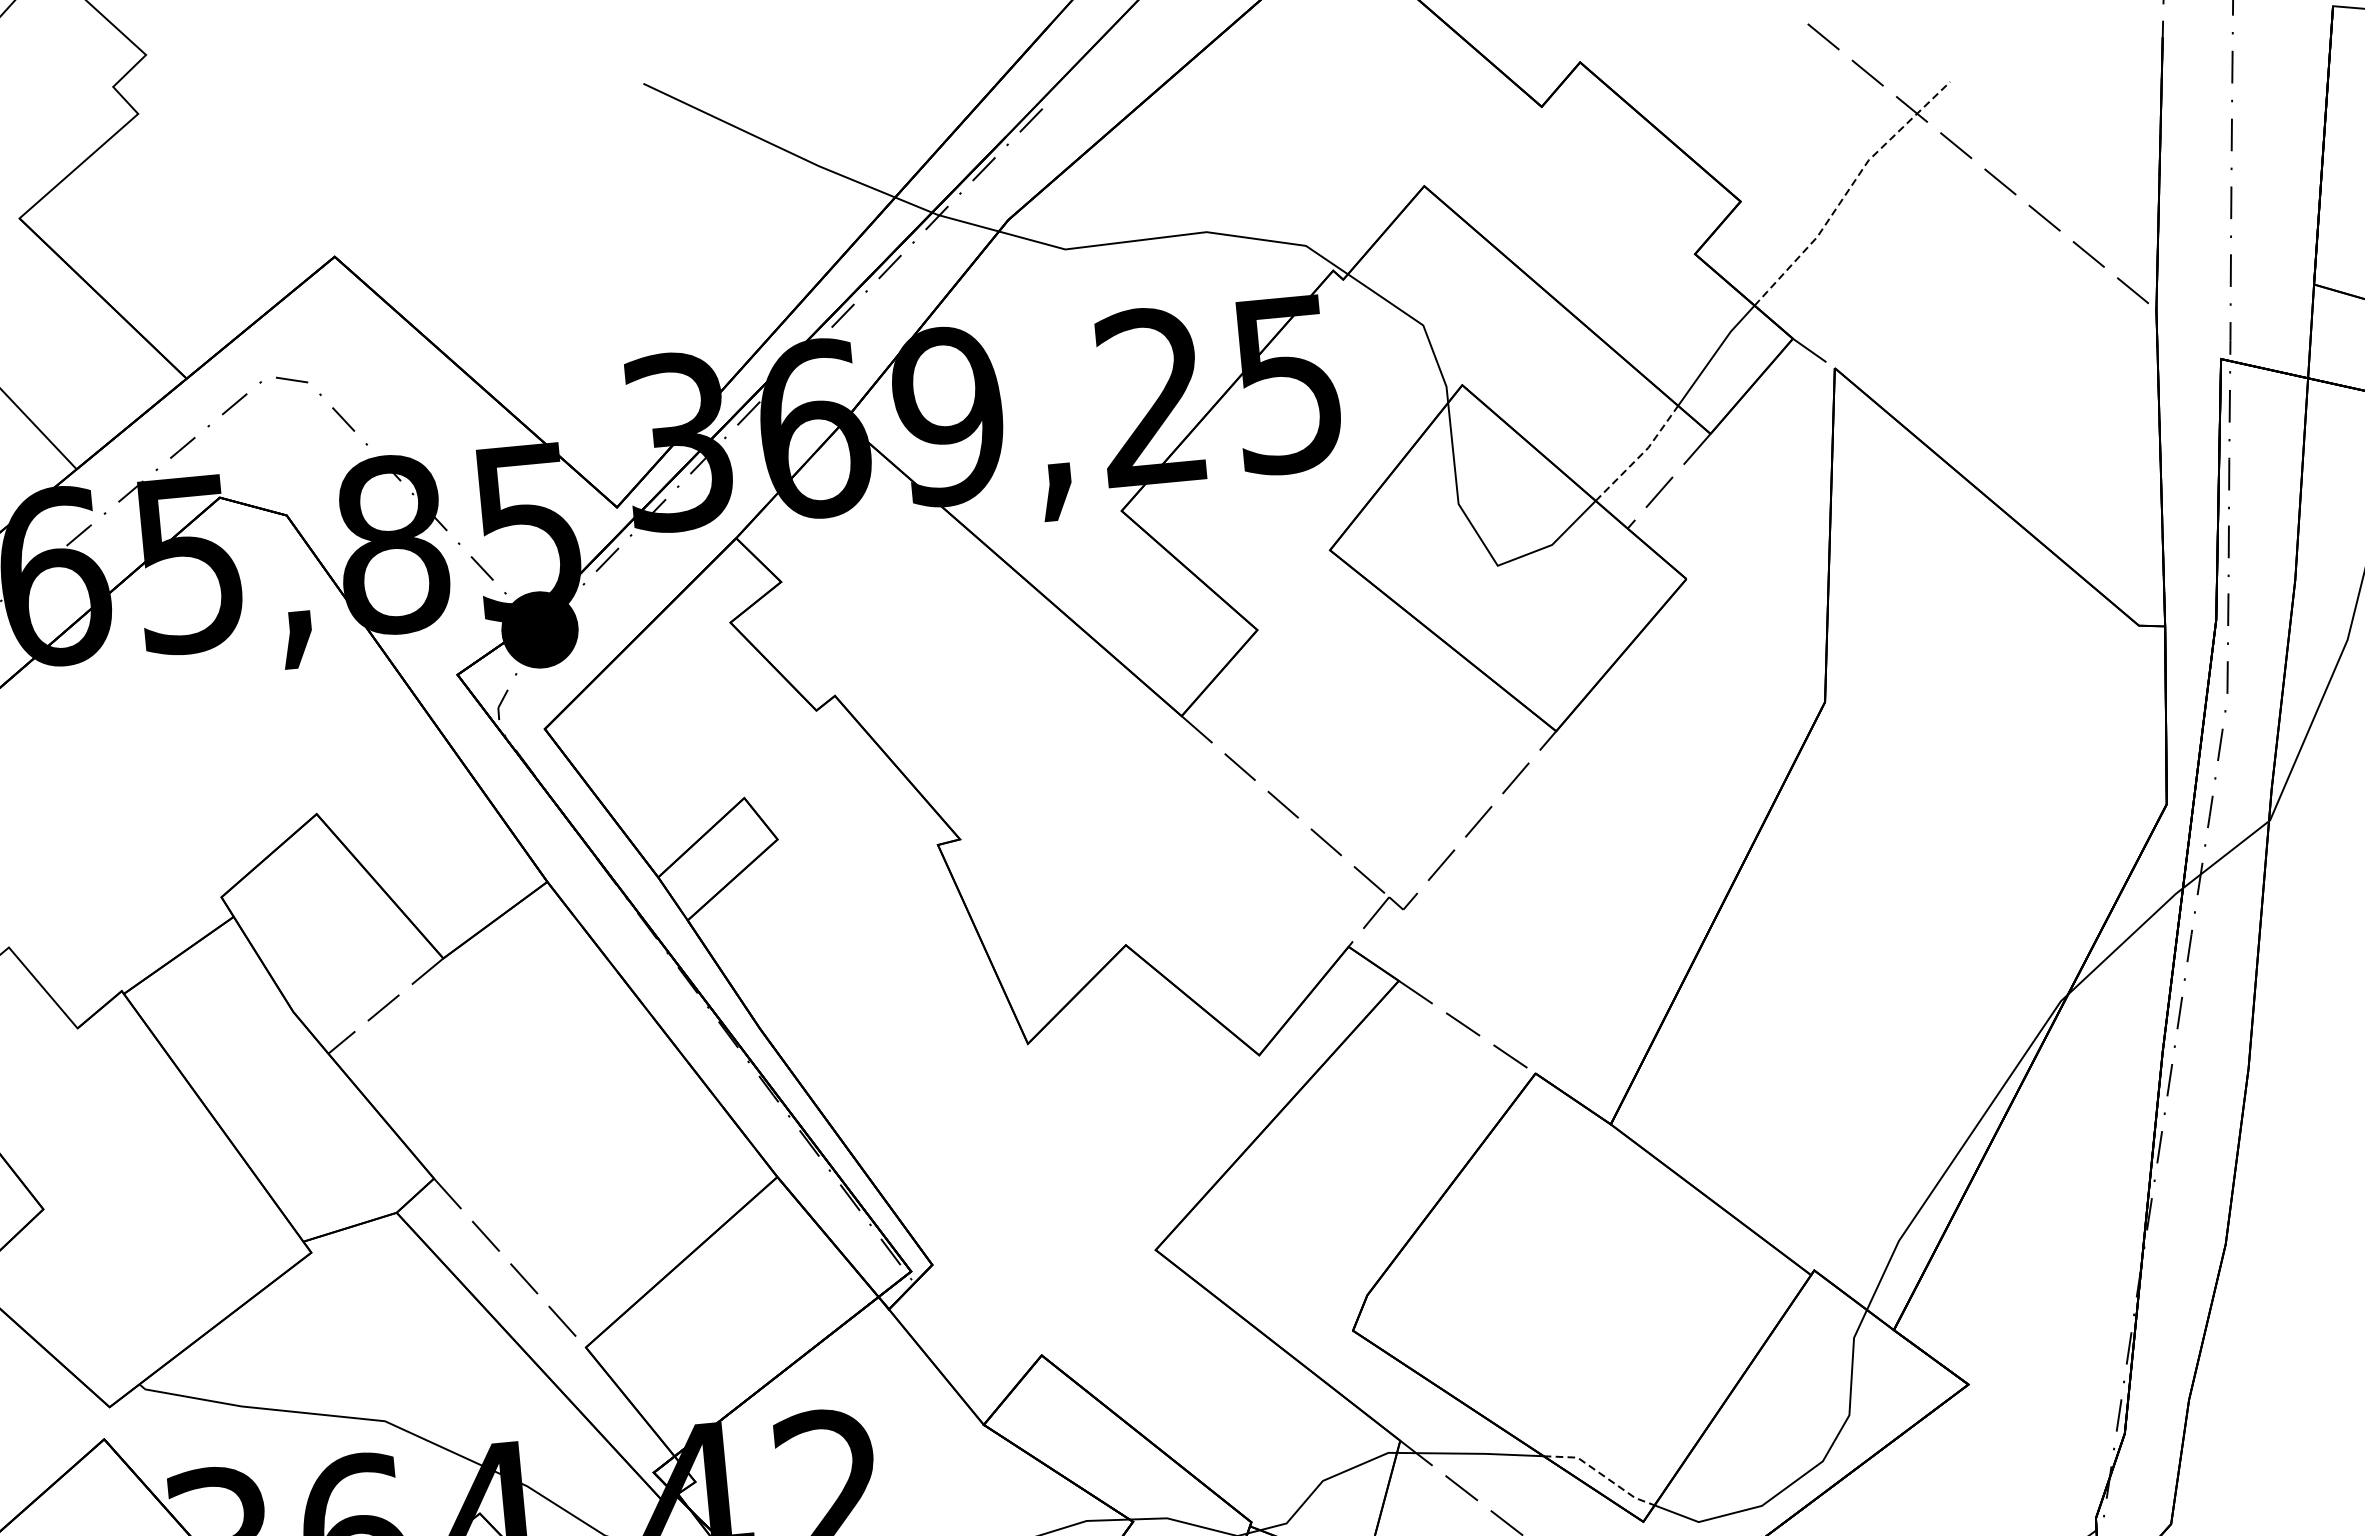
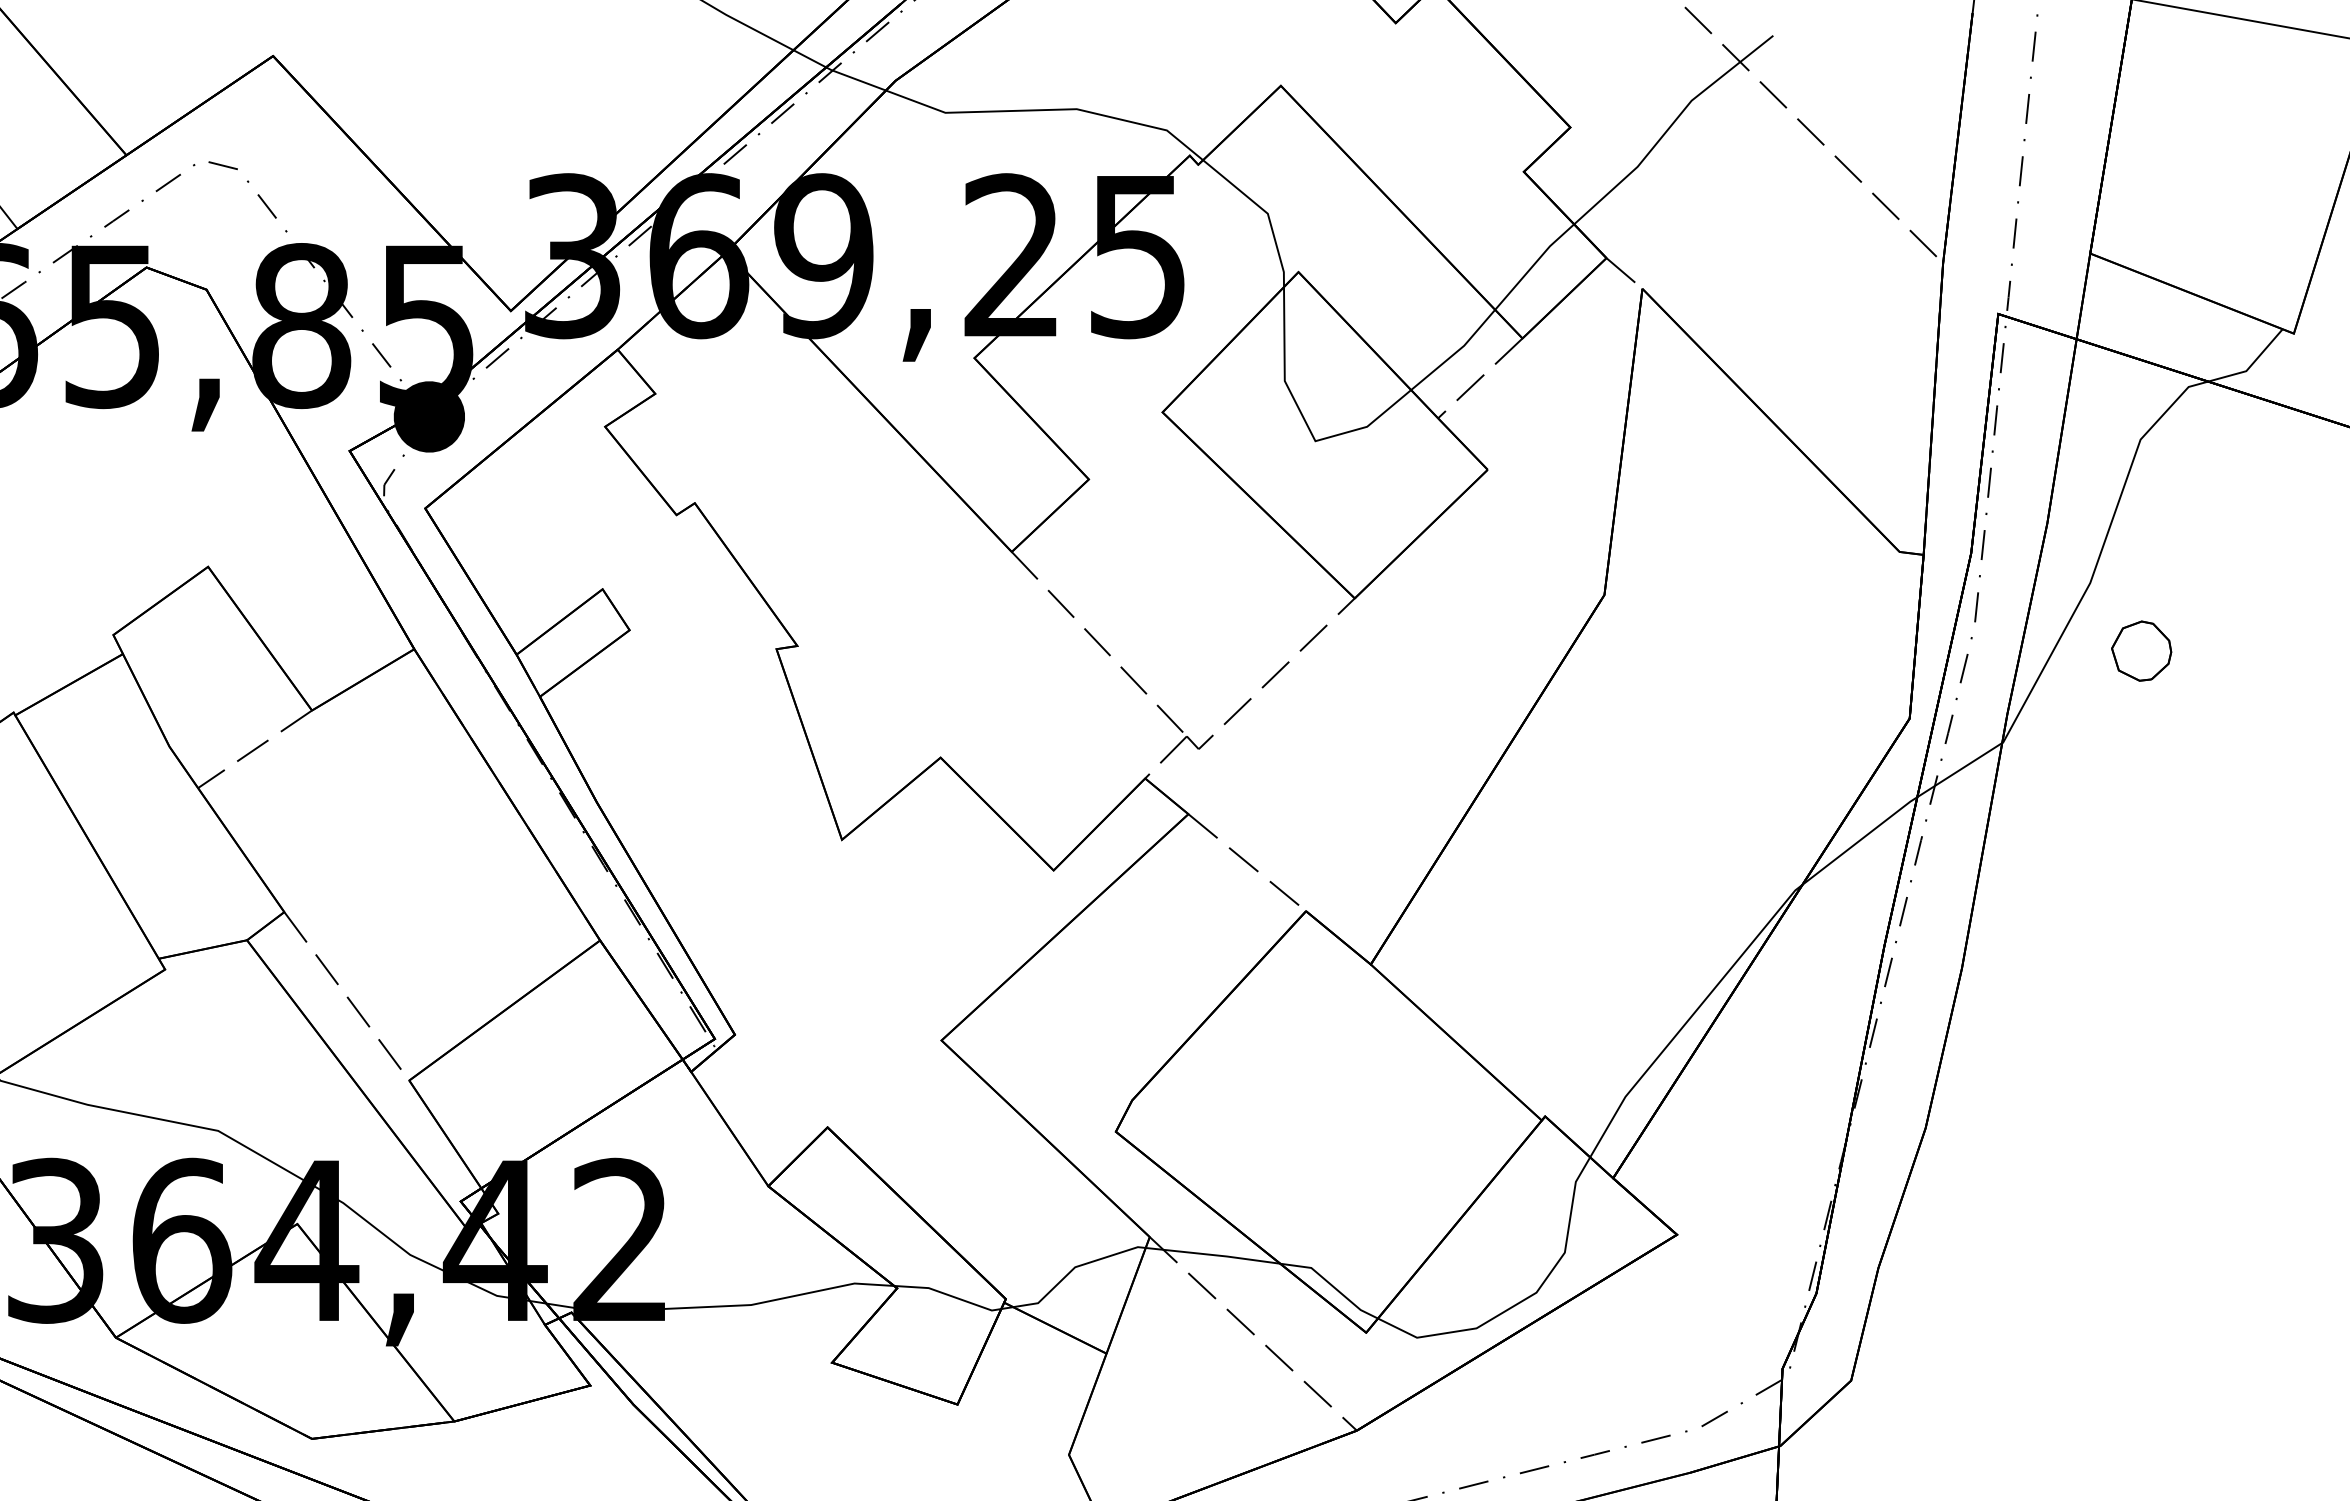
line: (1848, 190) -> (1670, 126), dashed -> solid
line: (1640, 455) -> (1456, 352), dashed -> solid
line: (1601, 1474) -> (1331, 1285), dashed -> solid

